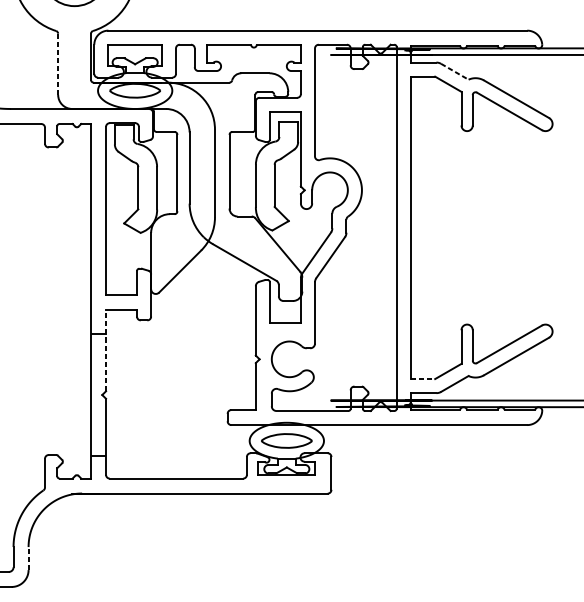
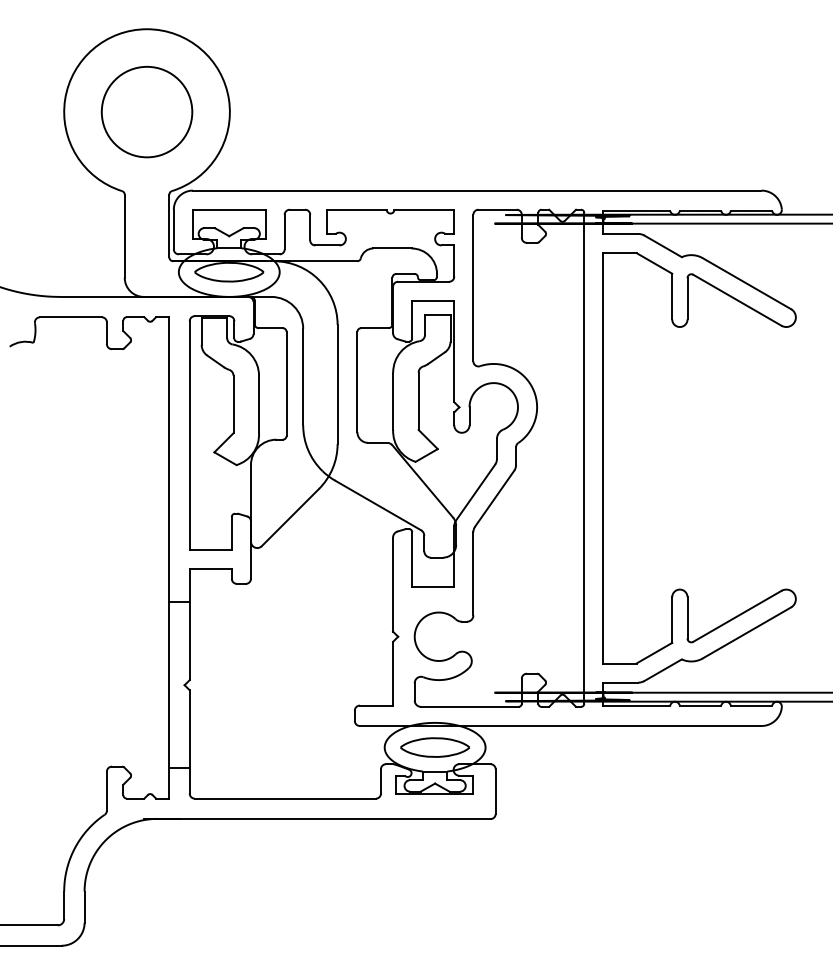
line: (57, 64) -> (124, 236), dashed -> solid
line: (455, 71) -> (663, 246), dashed -> solid
line: (105, 350) -> (189, 624), dashed -> solid
line: (422, 379) -> (619, 663), dashed -> solid
line: (28, 558) -> (84, 907), dashed -> solid

